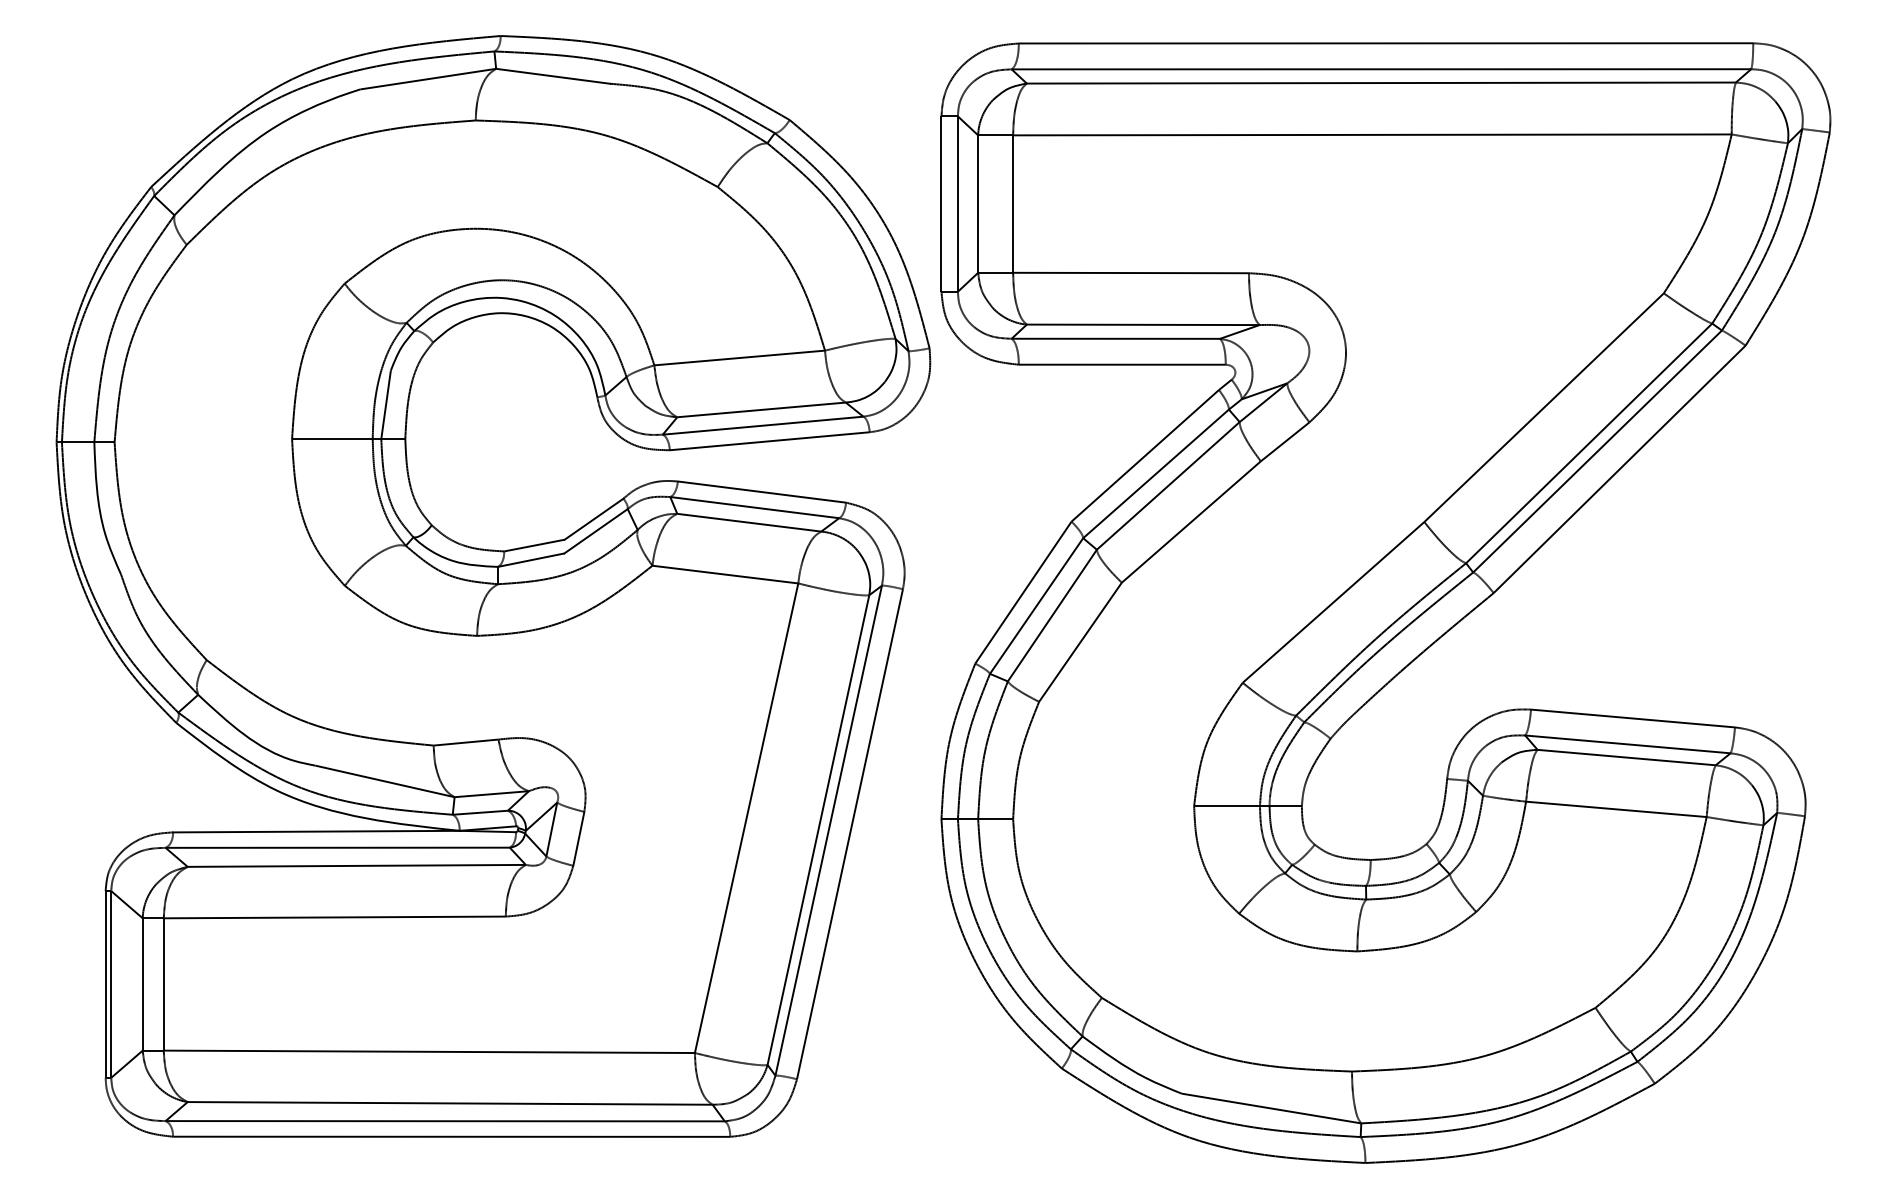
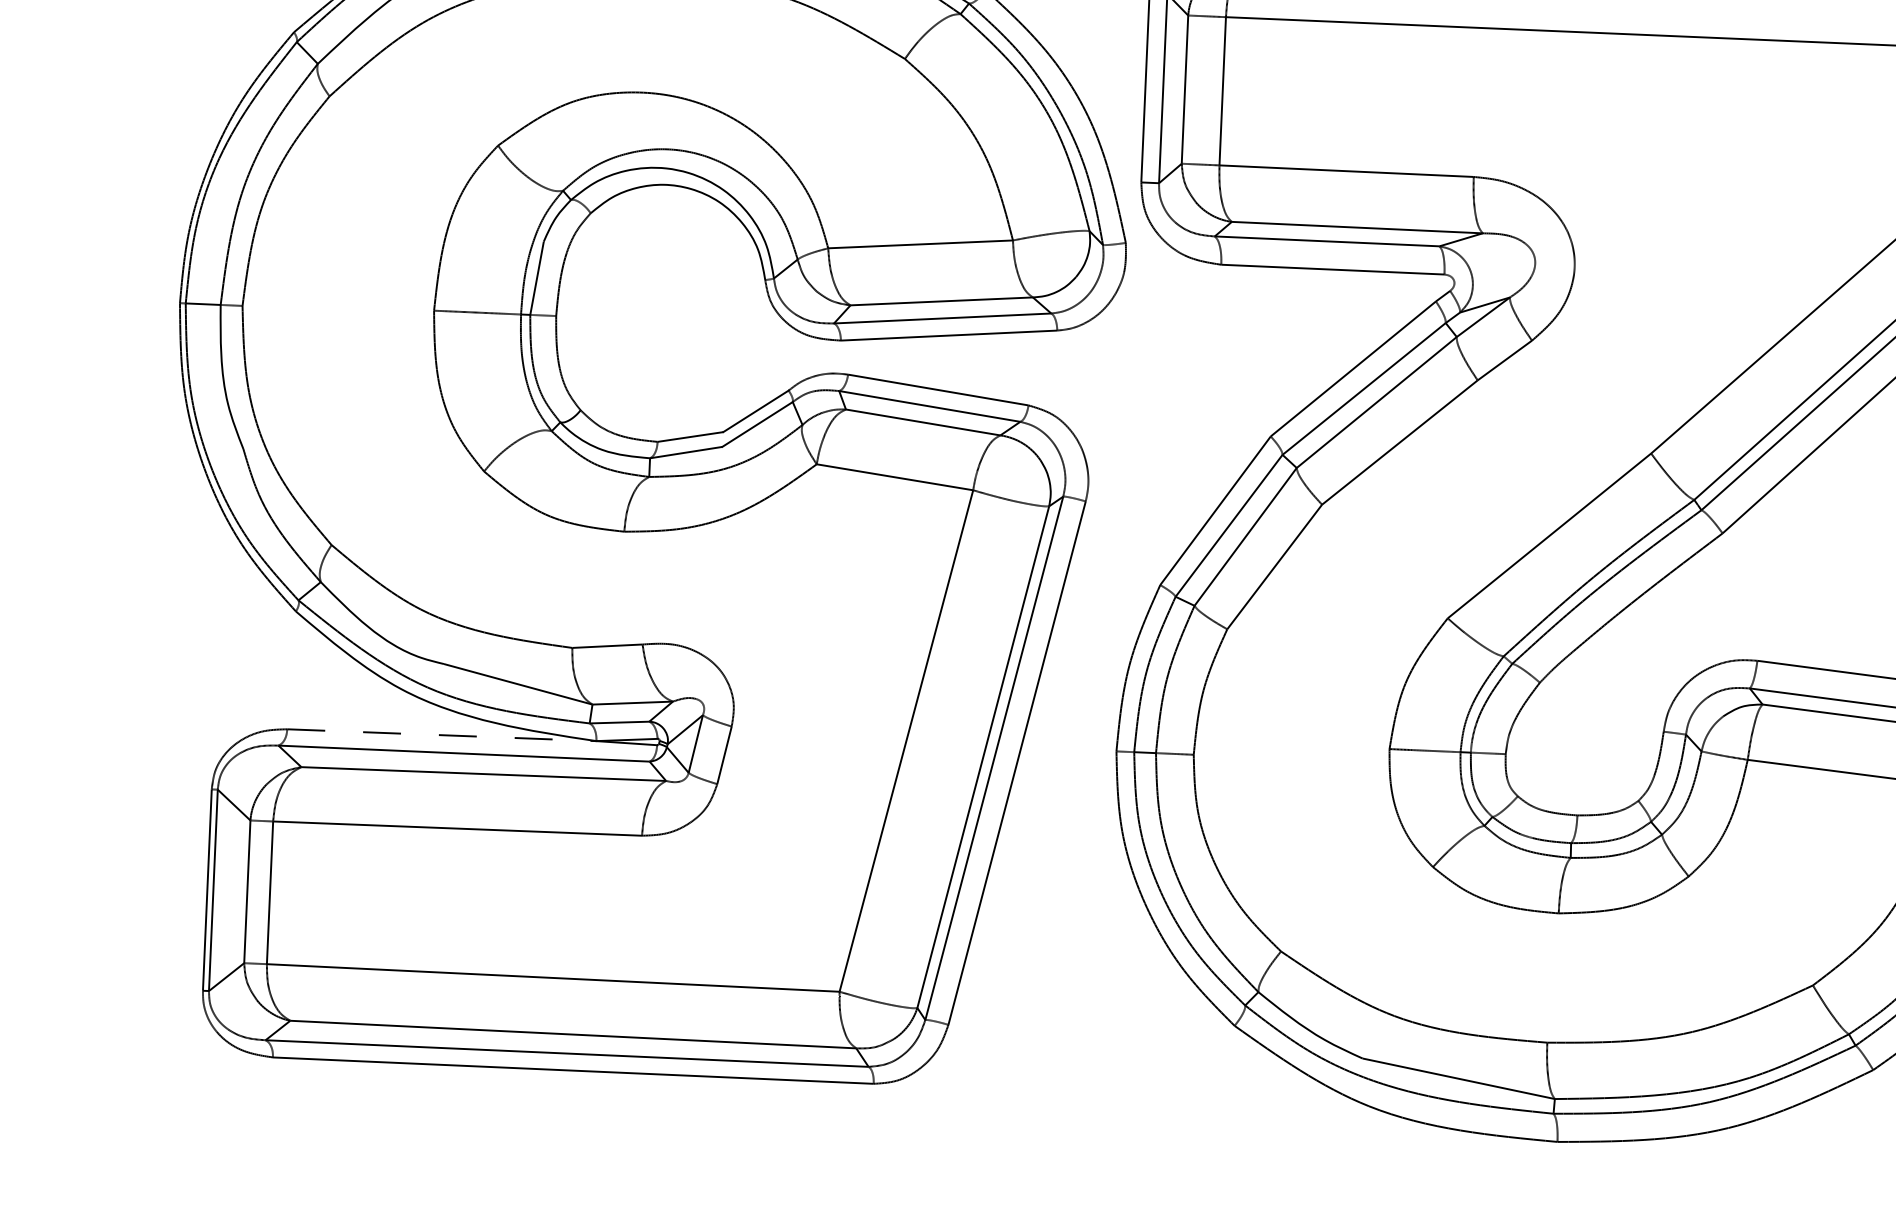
line: (316, 831) -> (441, 735), solid -> dashed

